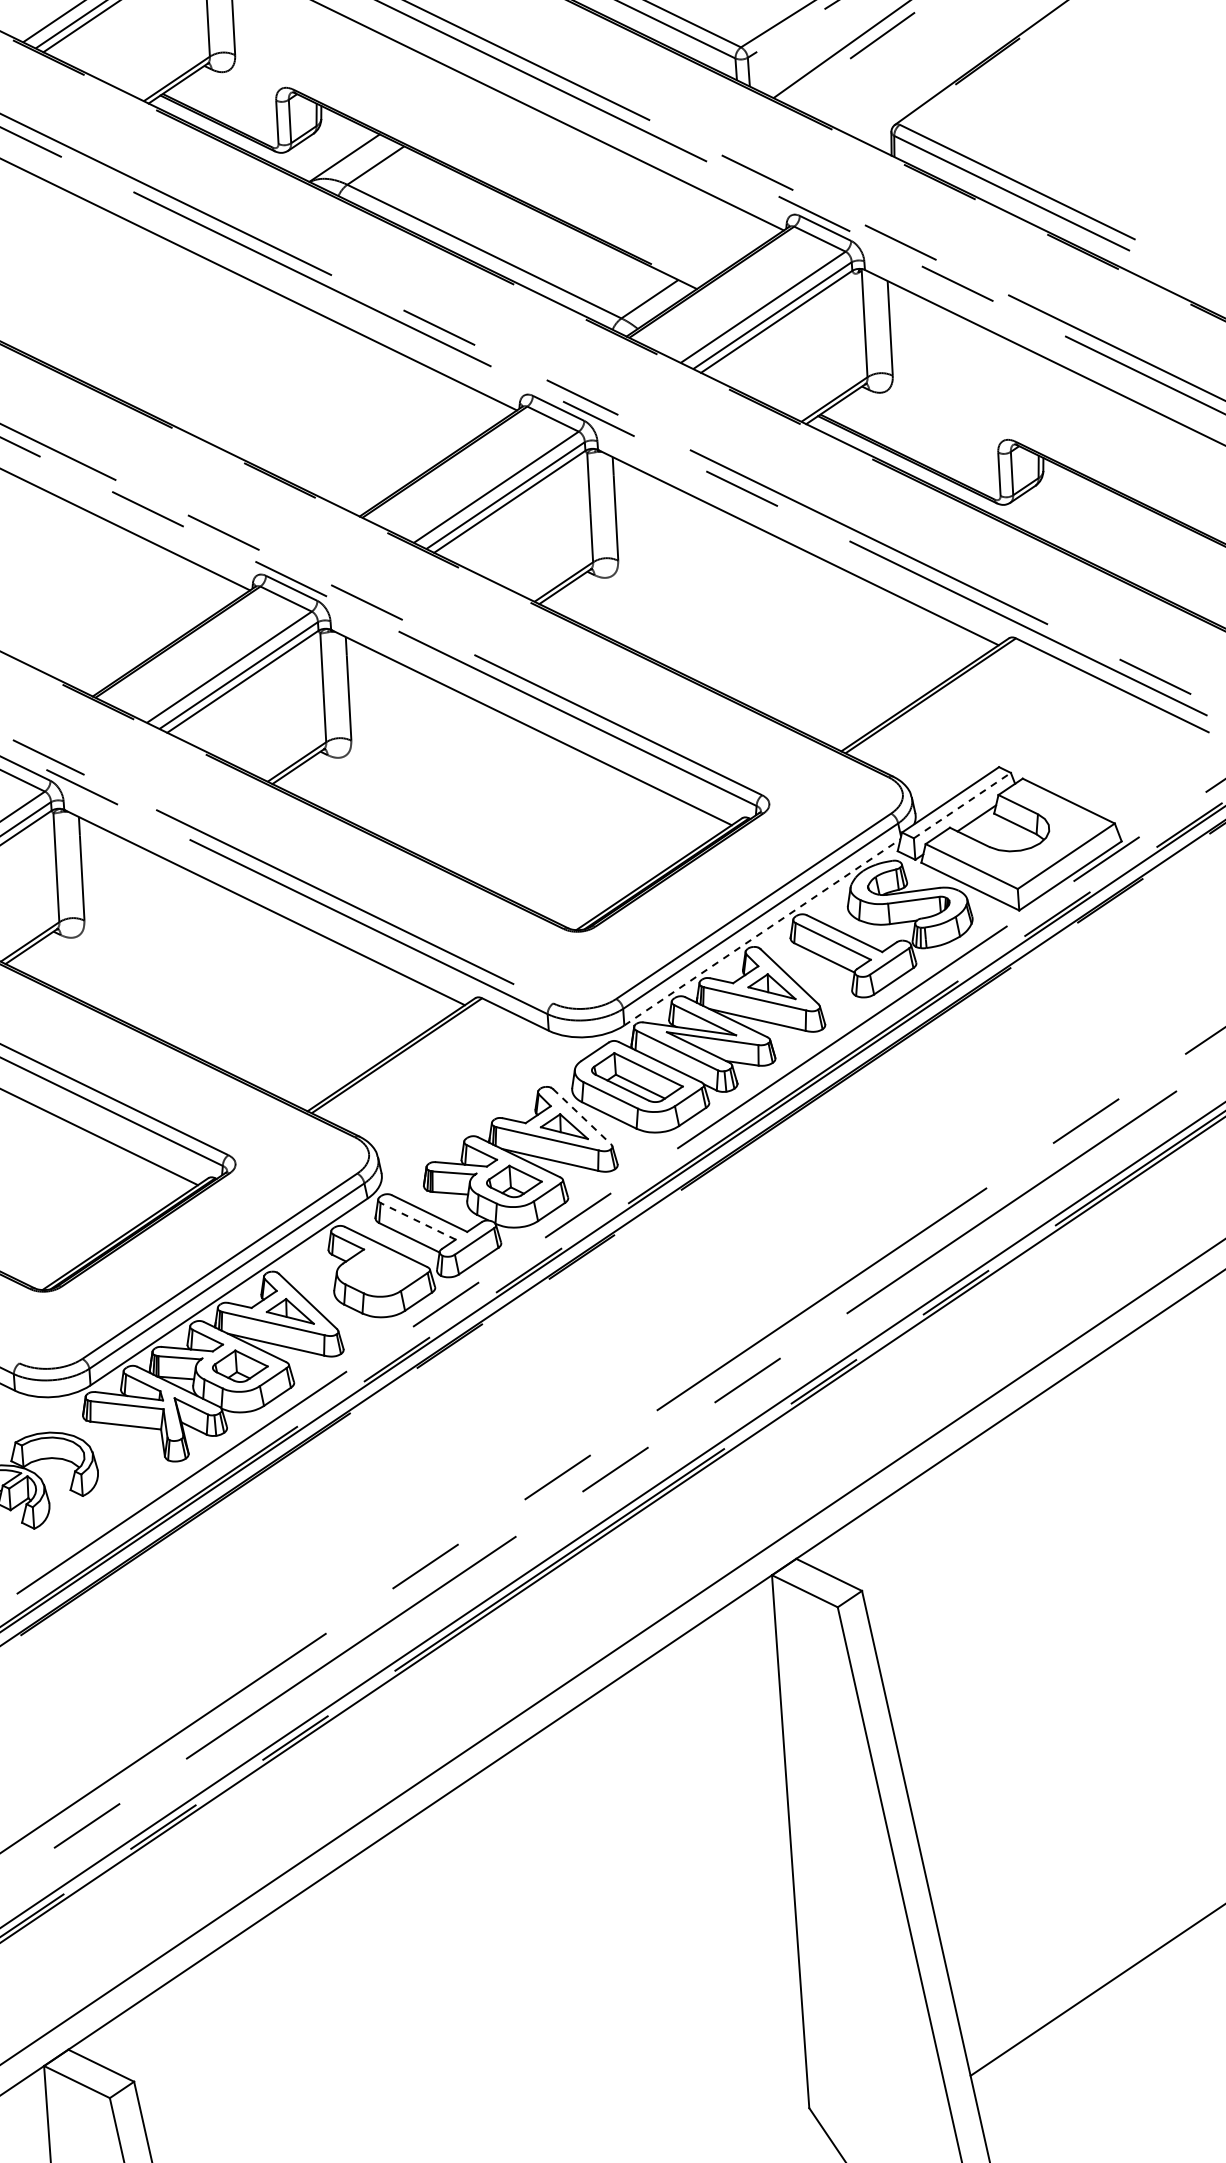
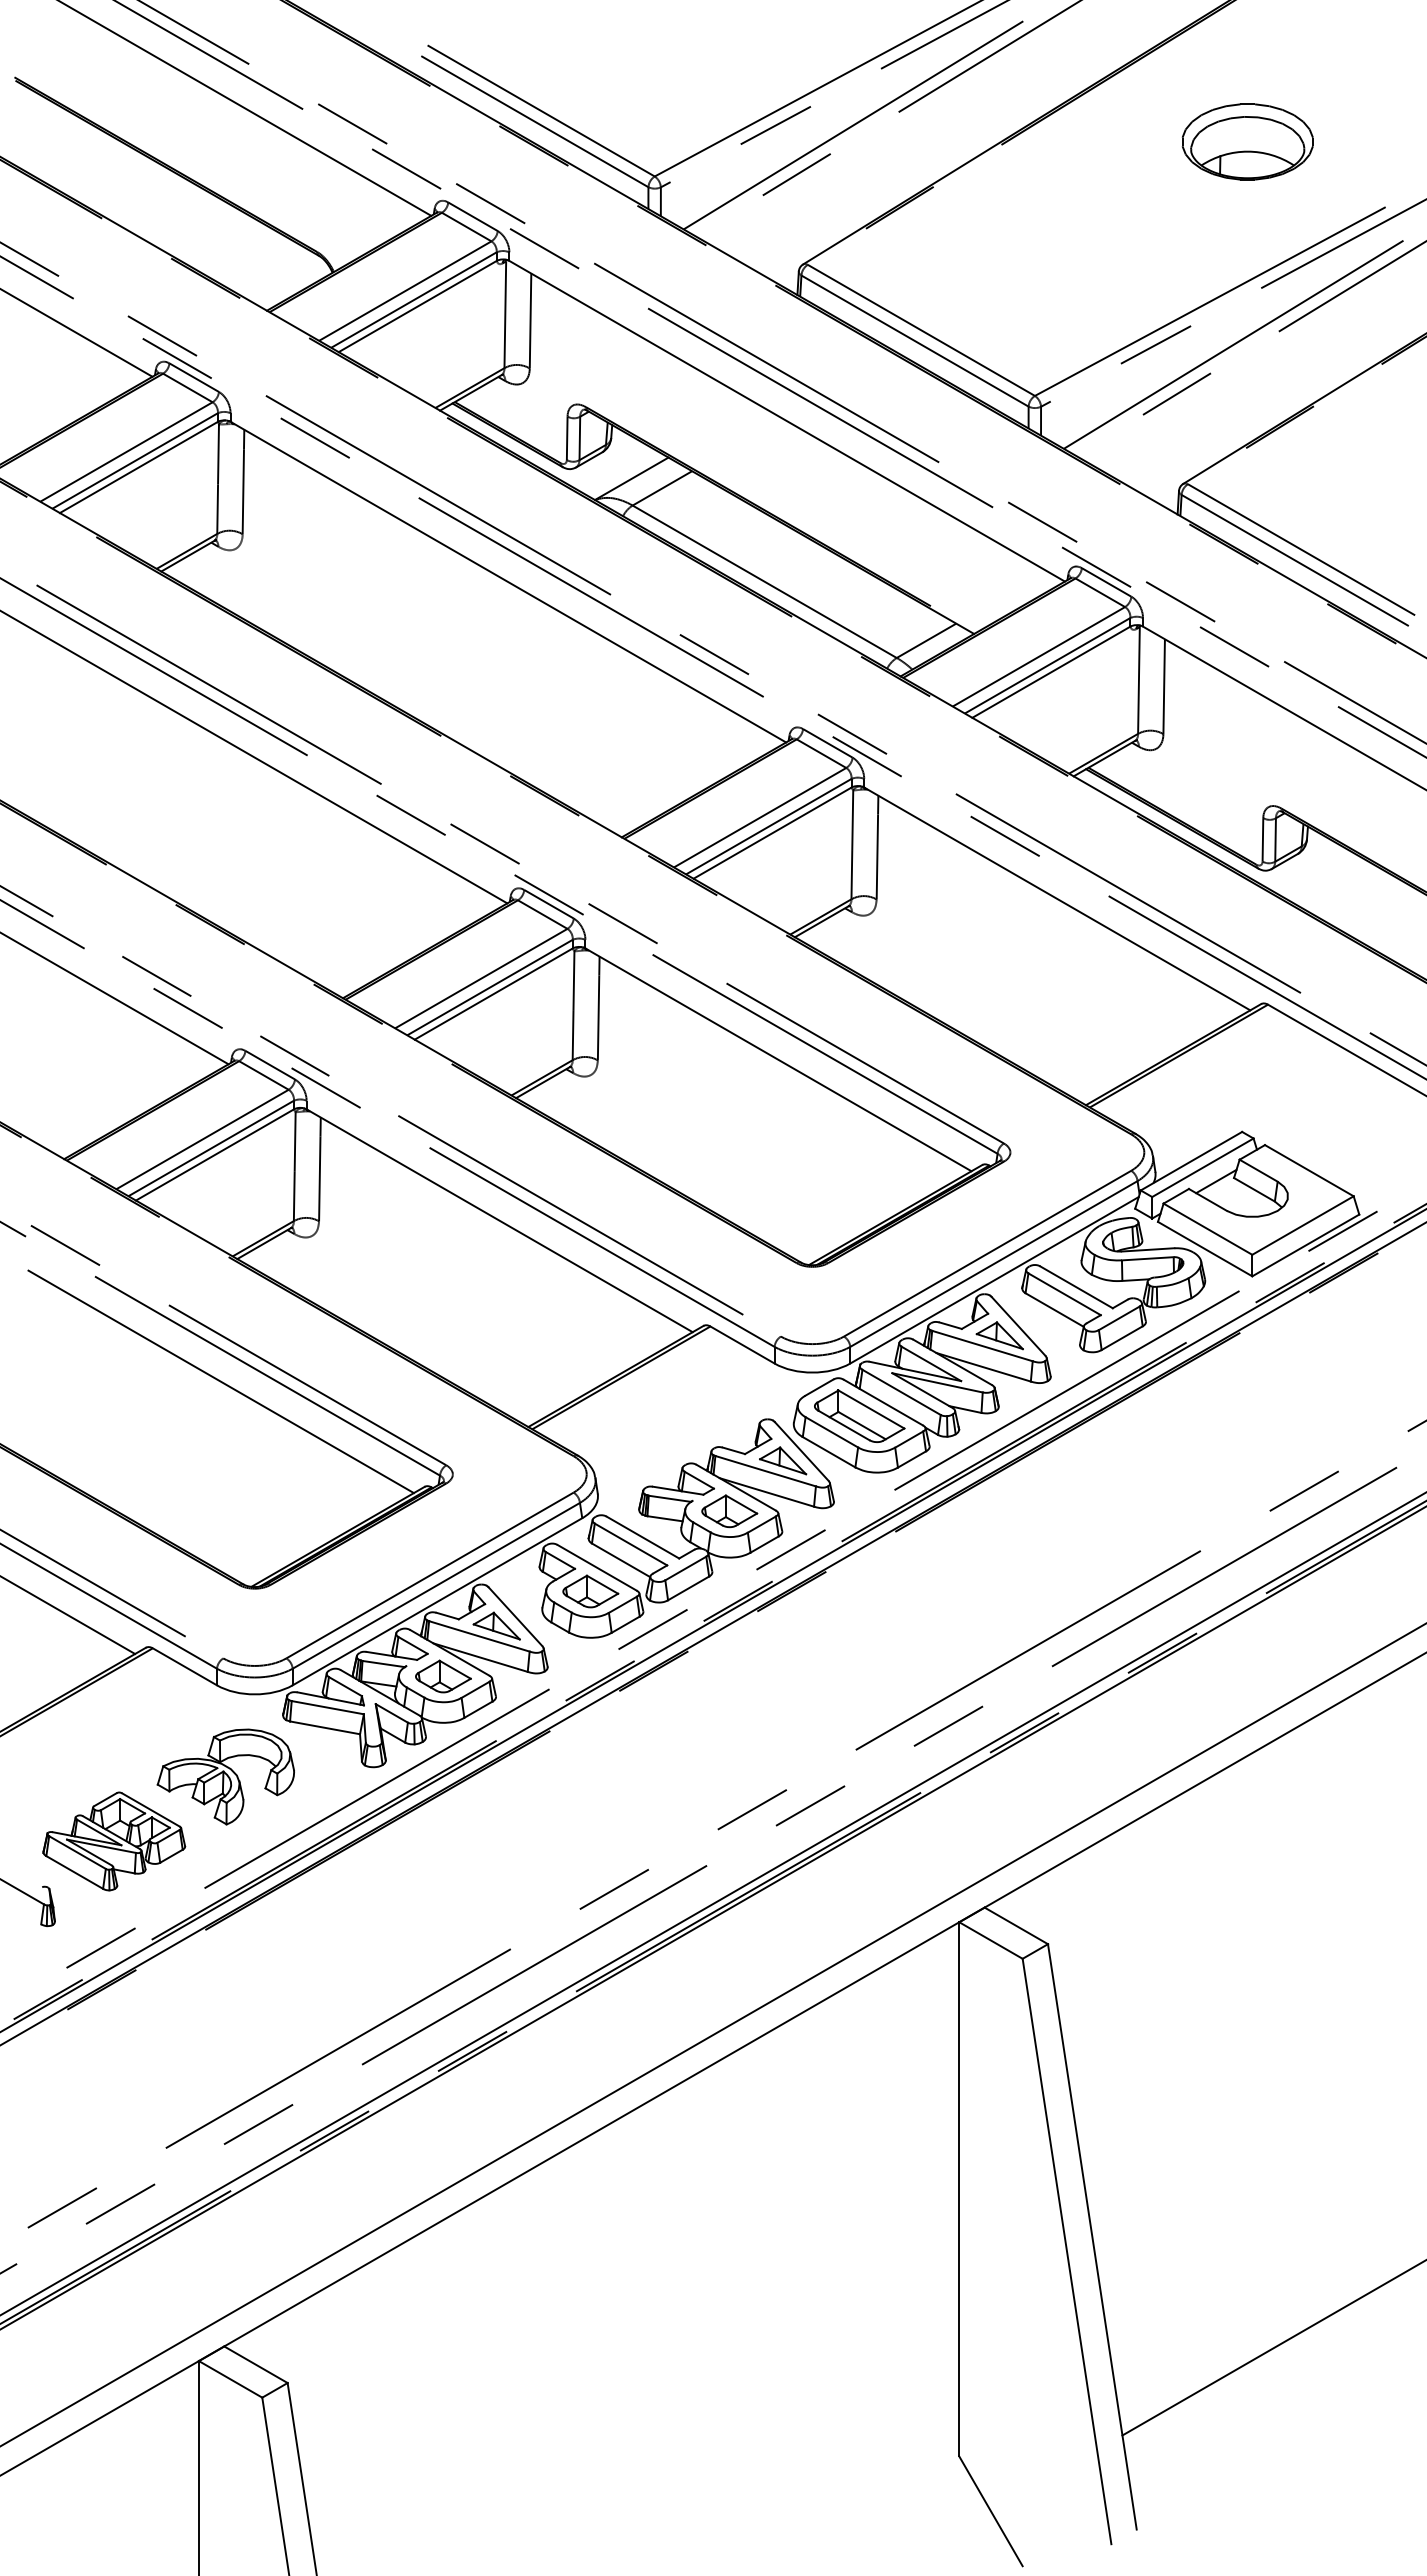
line: (961, 805) -> (1202, 1167), dashed -> solid
line: (762, 932) -> (994, 1280), dashed -> solid
line: (581, 1116) -> (801, 1451), dashed -> solid
line: (418, 1221) -> (631, 1544), dashed -> solid
part: (381, 1271) -> (590, 1591), added

